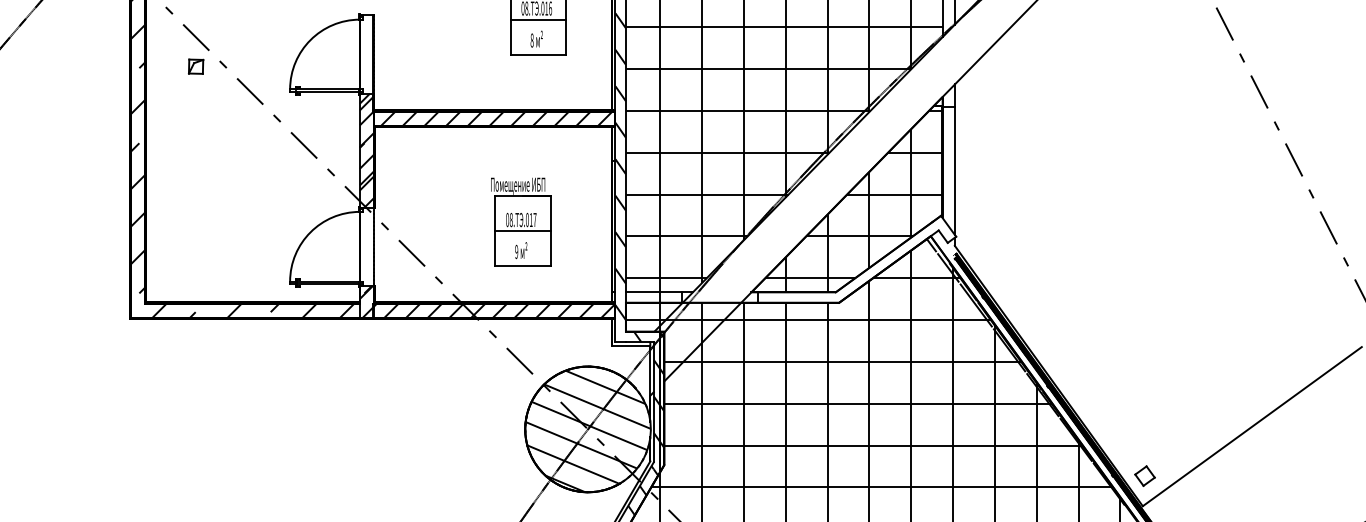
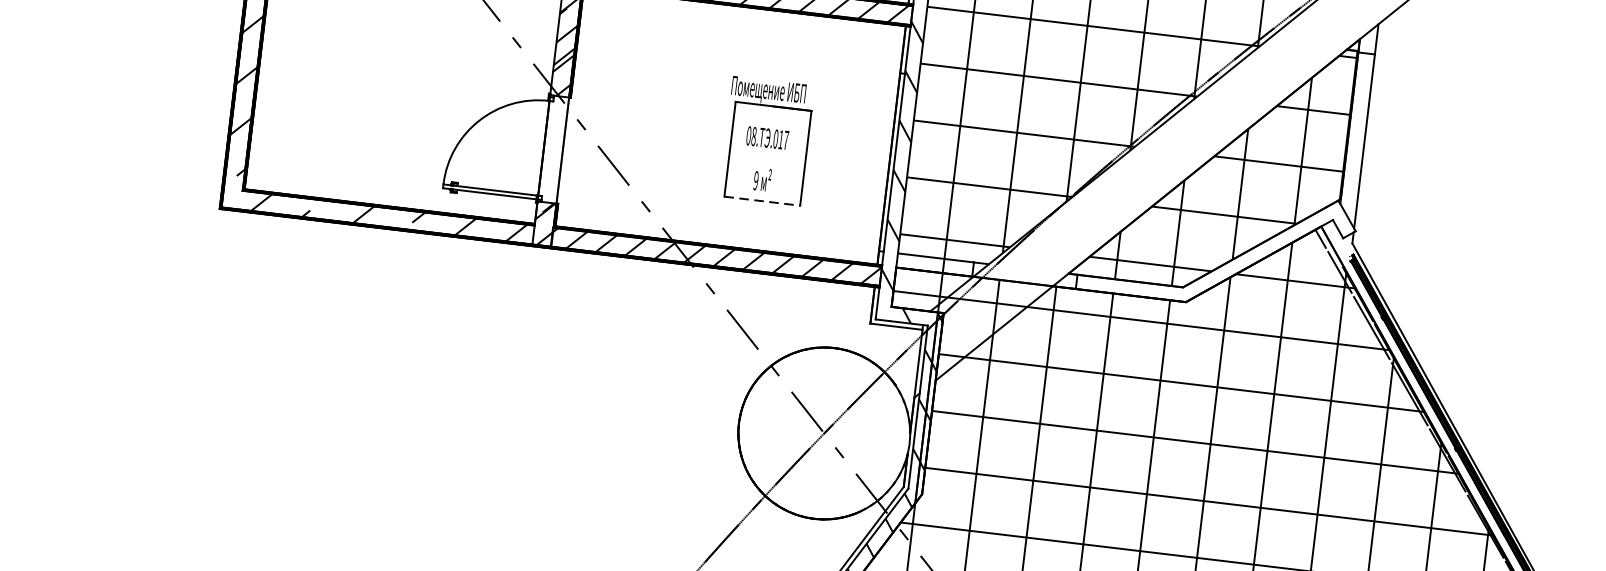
line: (522, 231) -> (767, 153), removed
line: (522, 266) -> (761, 201), solid -> dashed
hatch: (587, 431) -> (823, 436), removed

